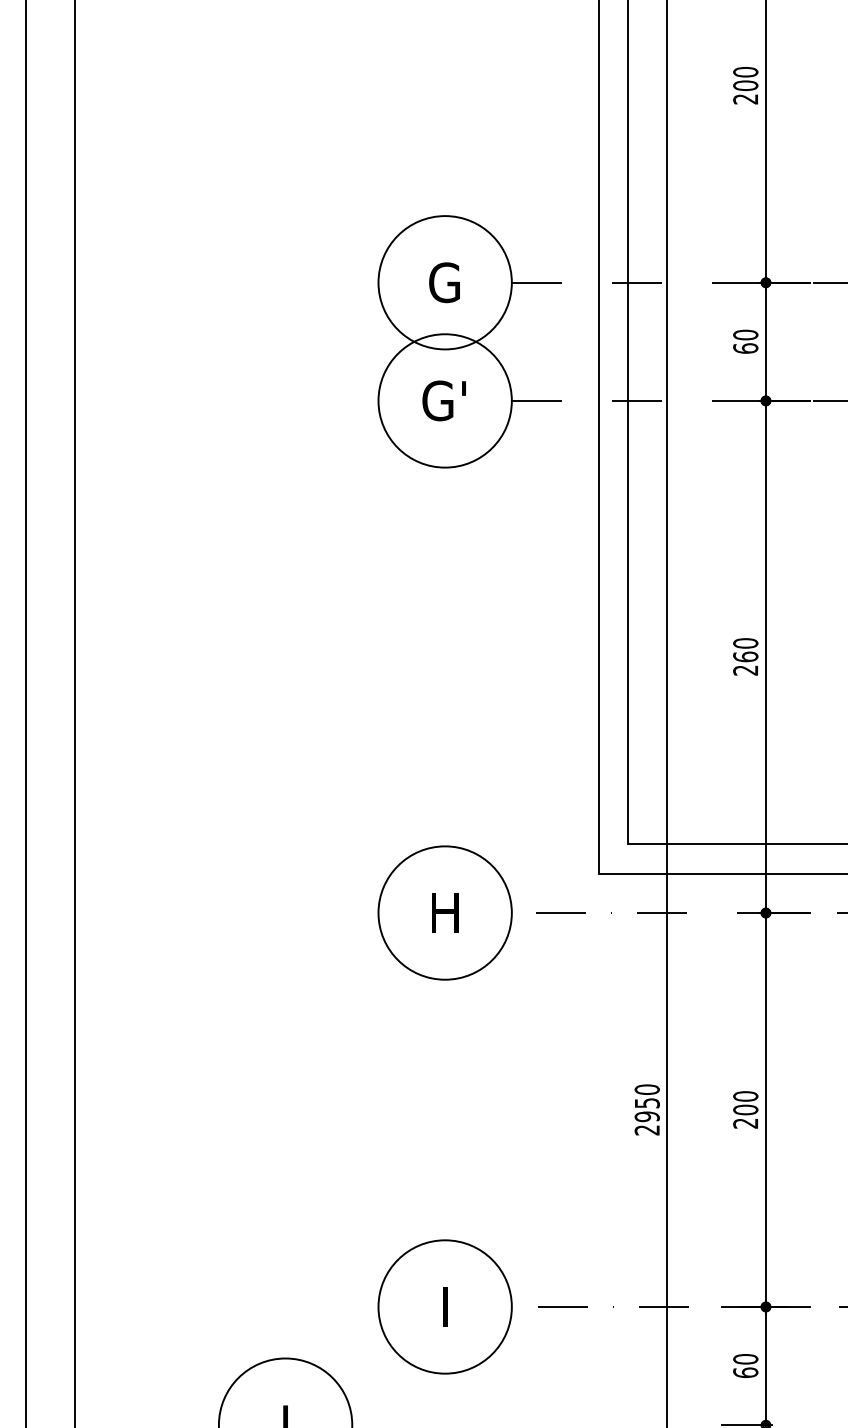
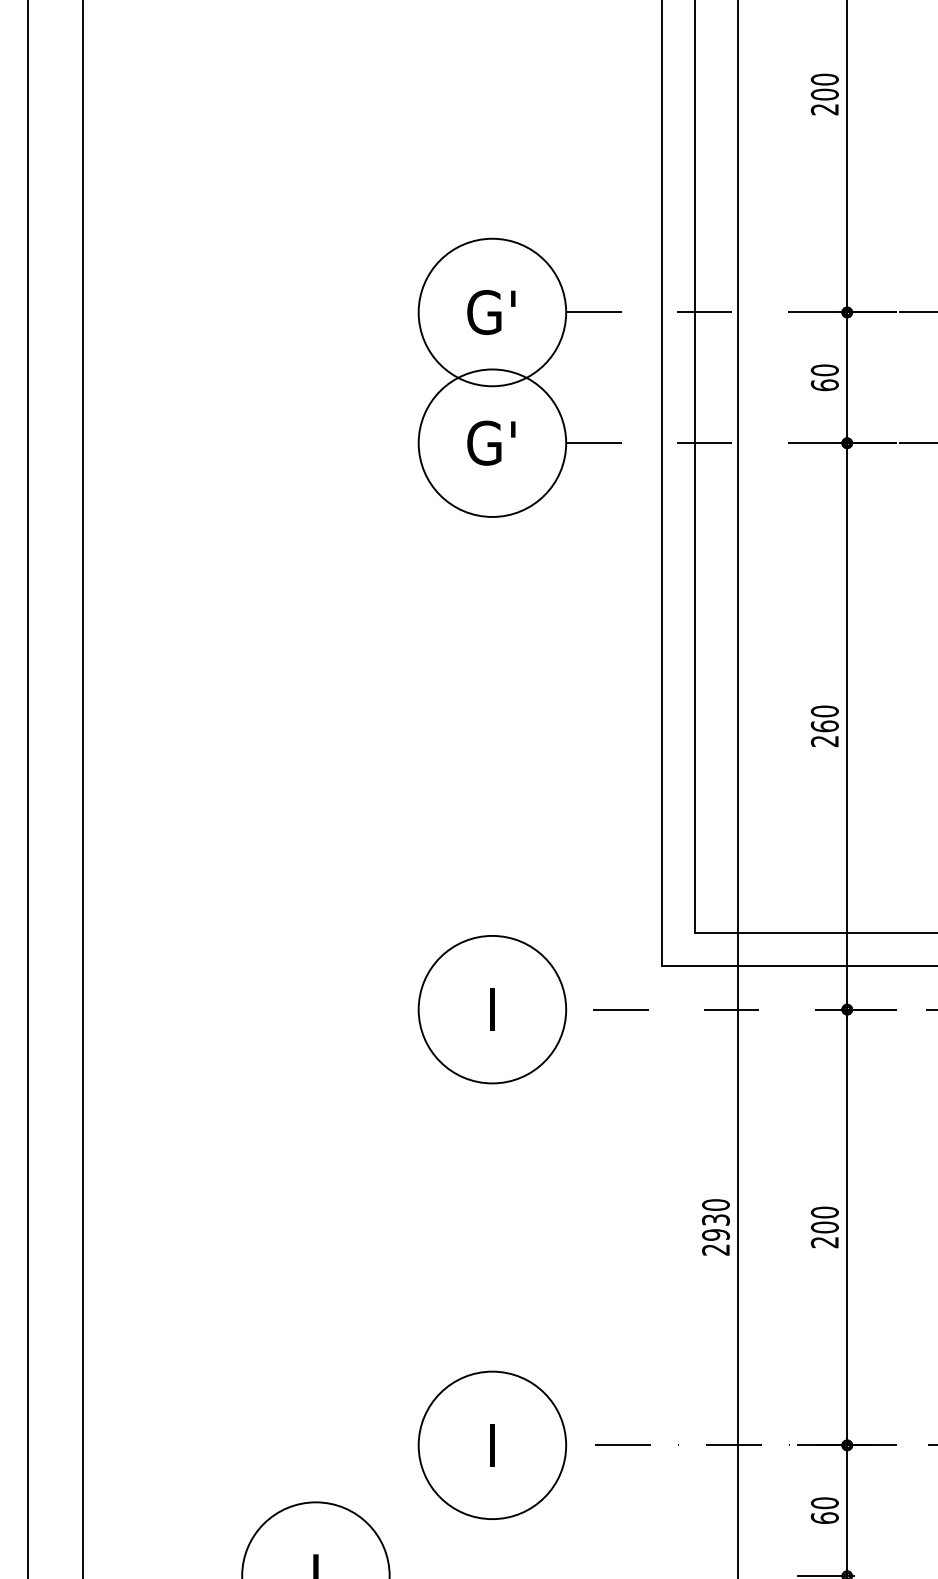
text: (444, 282) -> (491, 312), G -> G'
text: (444, 912) -> (491, 1009), H -> I
text: (646, 1102) -> (715, 1219), 2950 -> 2930

